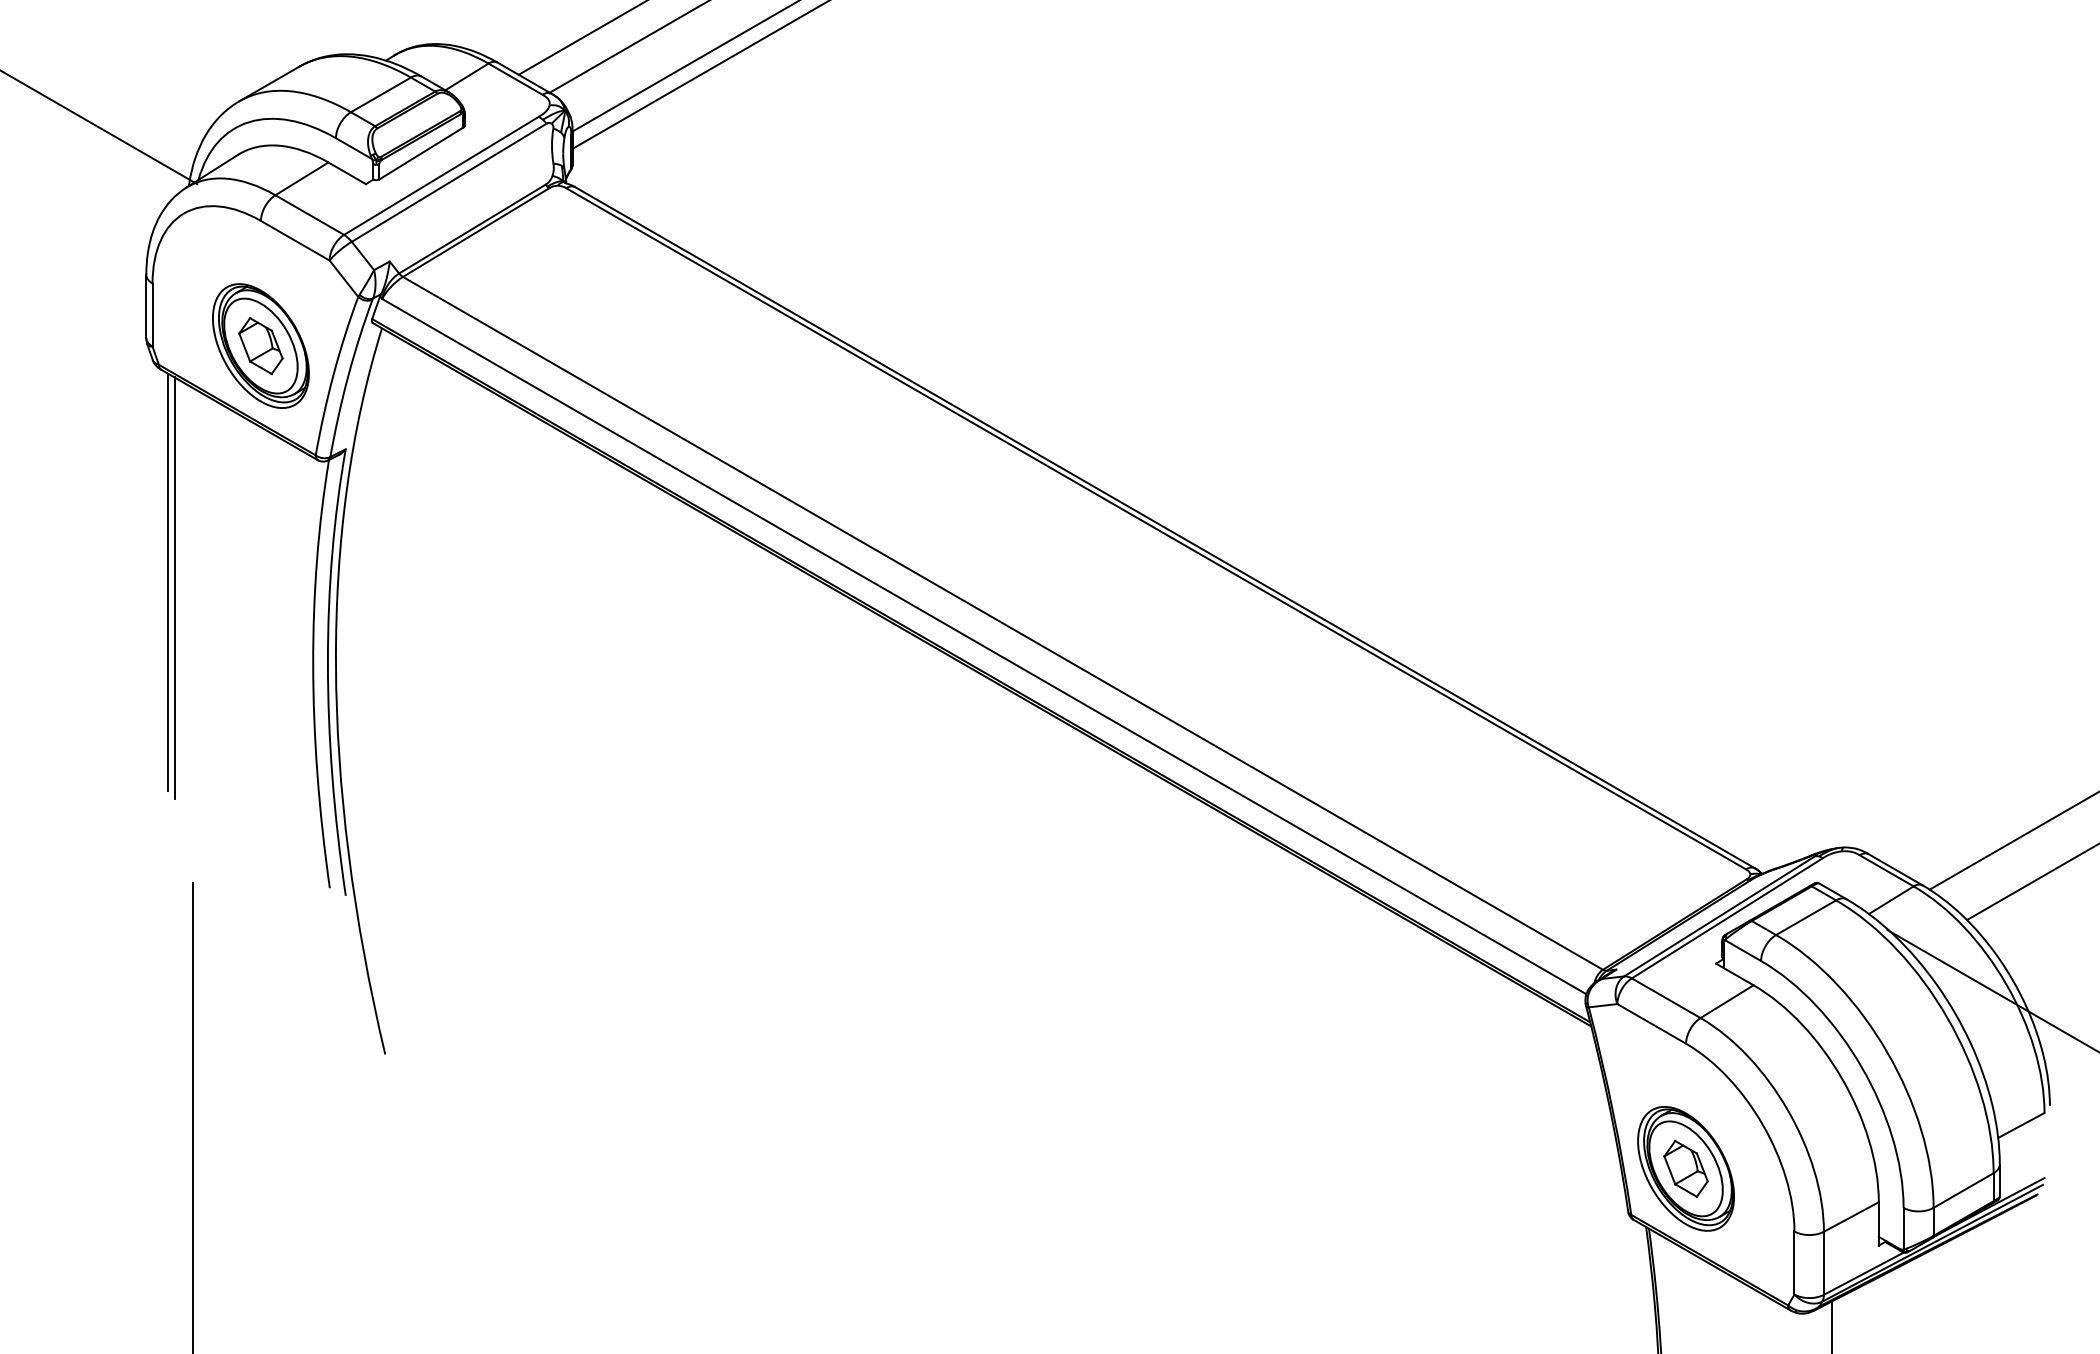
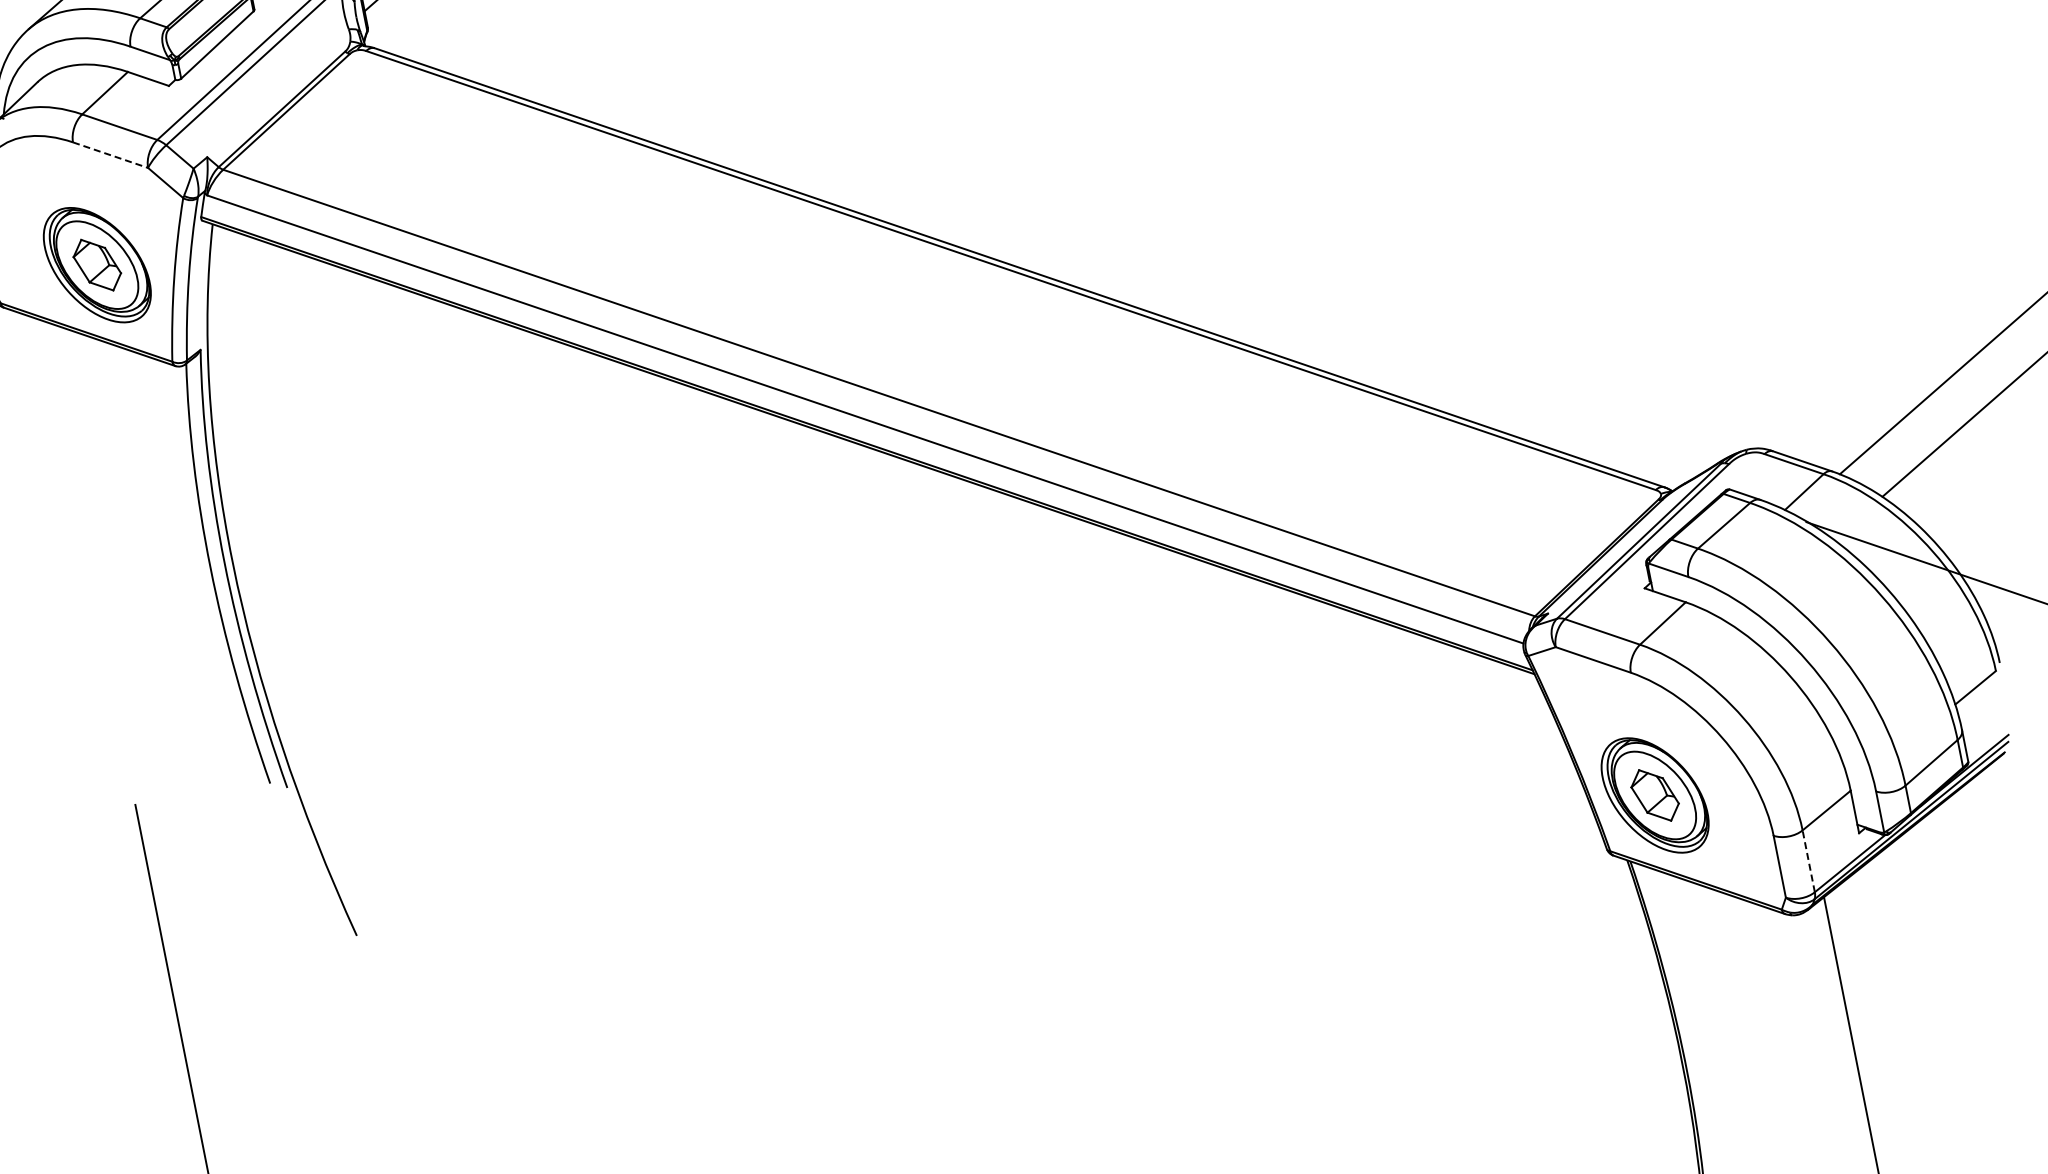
line: (295, 240) -> (110, 154), solid -> dashed
line: (168, 582) -> (52, 515), removed
line: (174, 587) -> (59, 518), removed
line: (1823, 1263) -> (1808, 861), solid -> dashed

